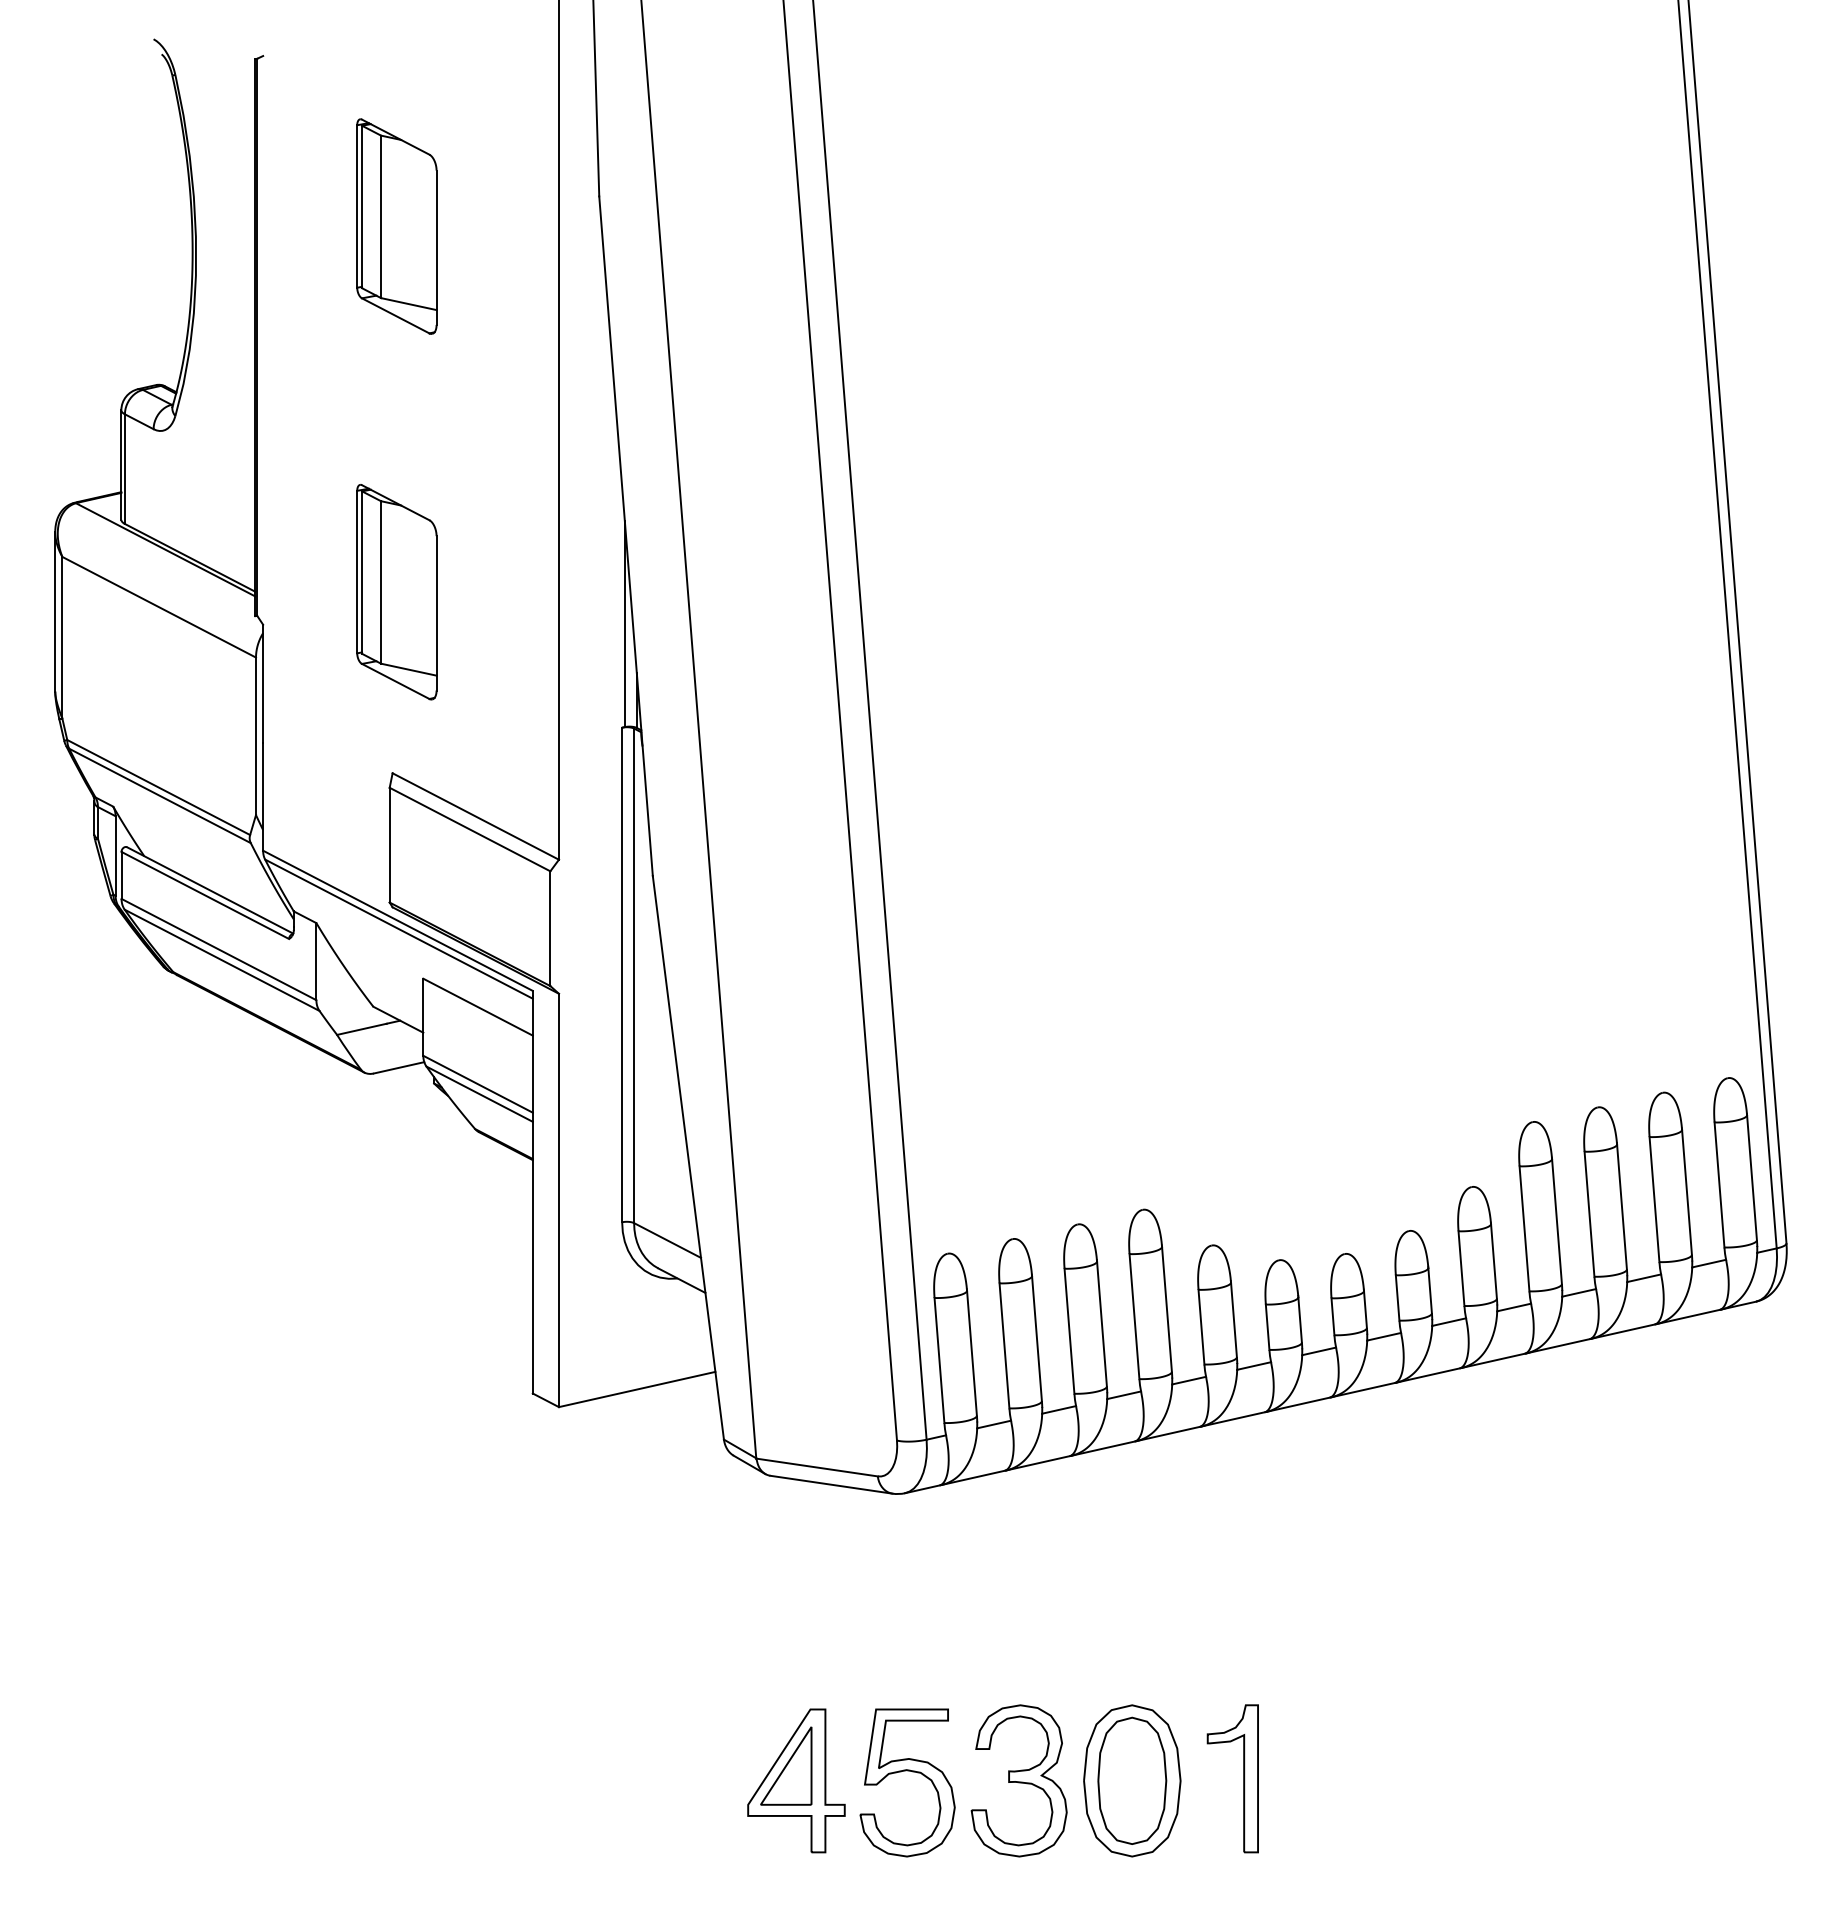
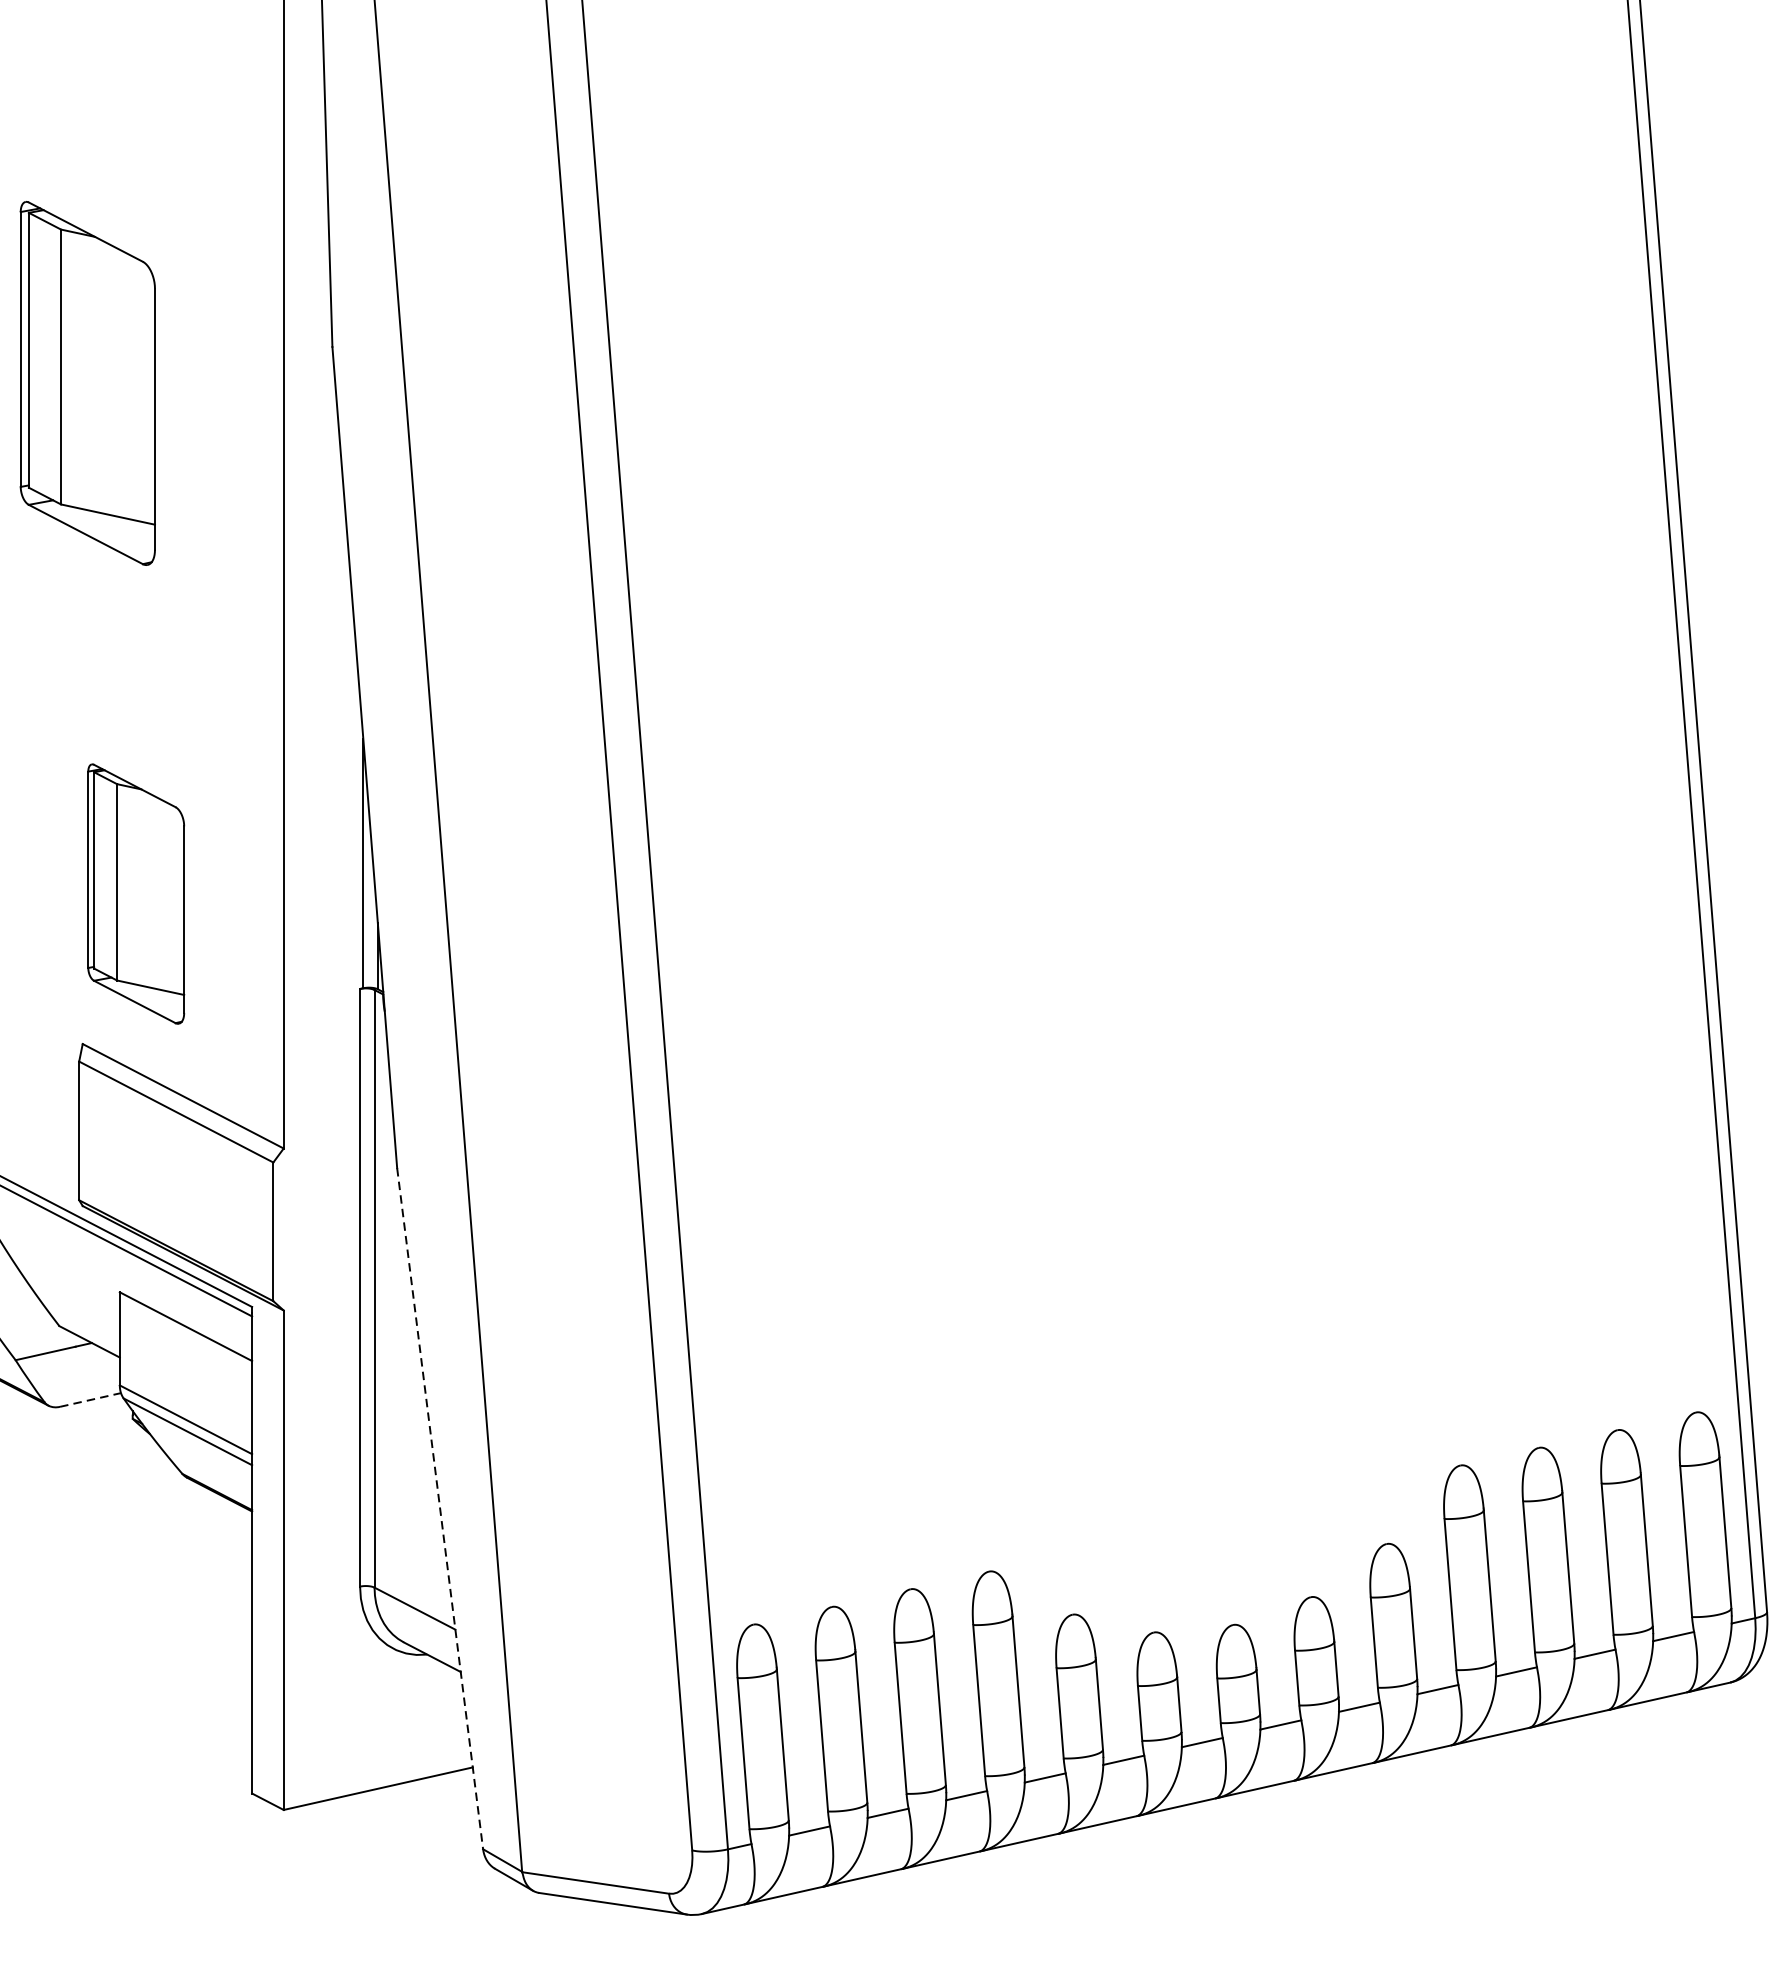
part: (396, 226) -> (87, 383), size x1.4
part: (396, 592) -> (135, 894), moved
line: (399, 1067) -> (91, 1399), solid -> dashed
line: (688, 1158) -> (440, 1509), solid -> dashed

